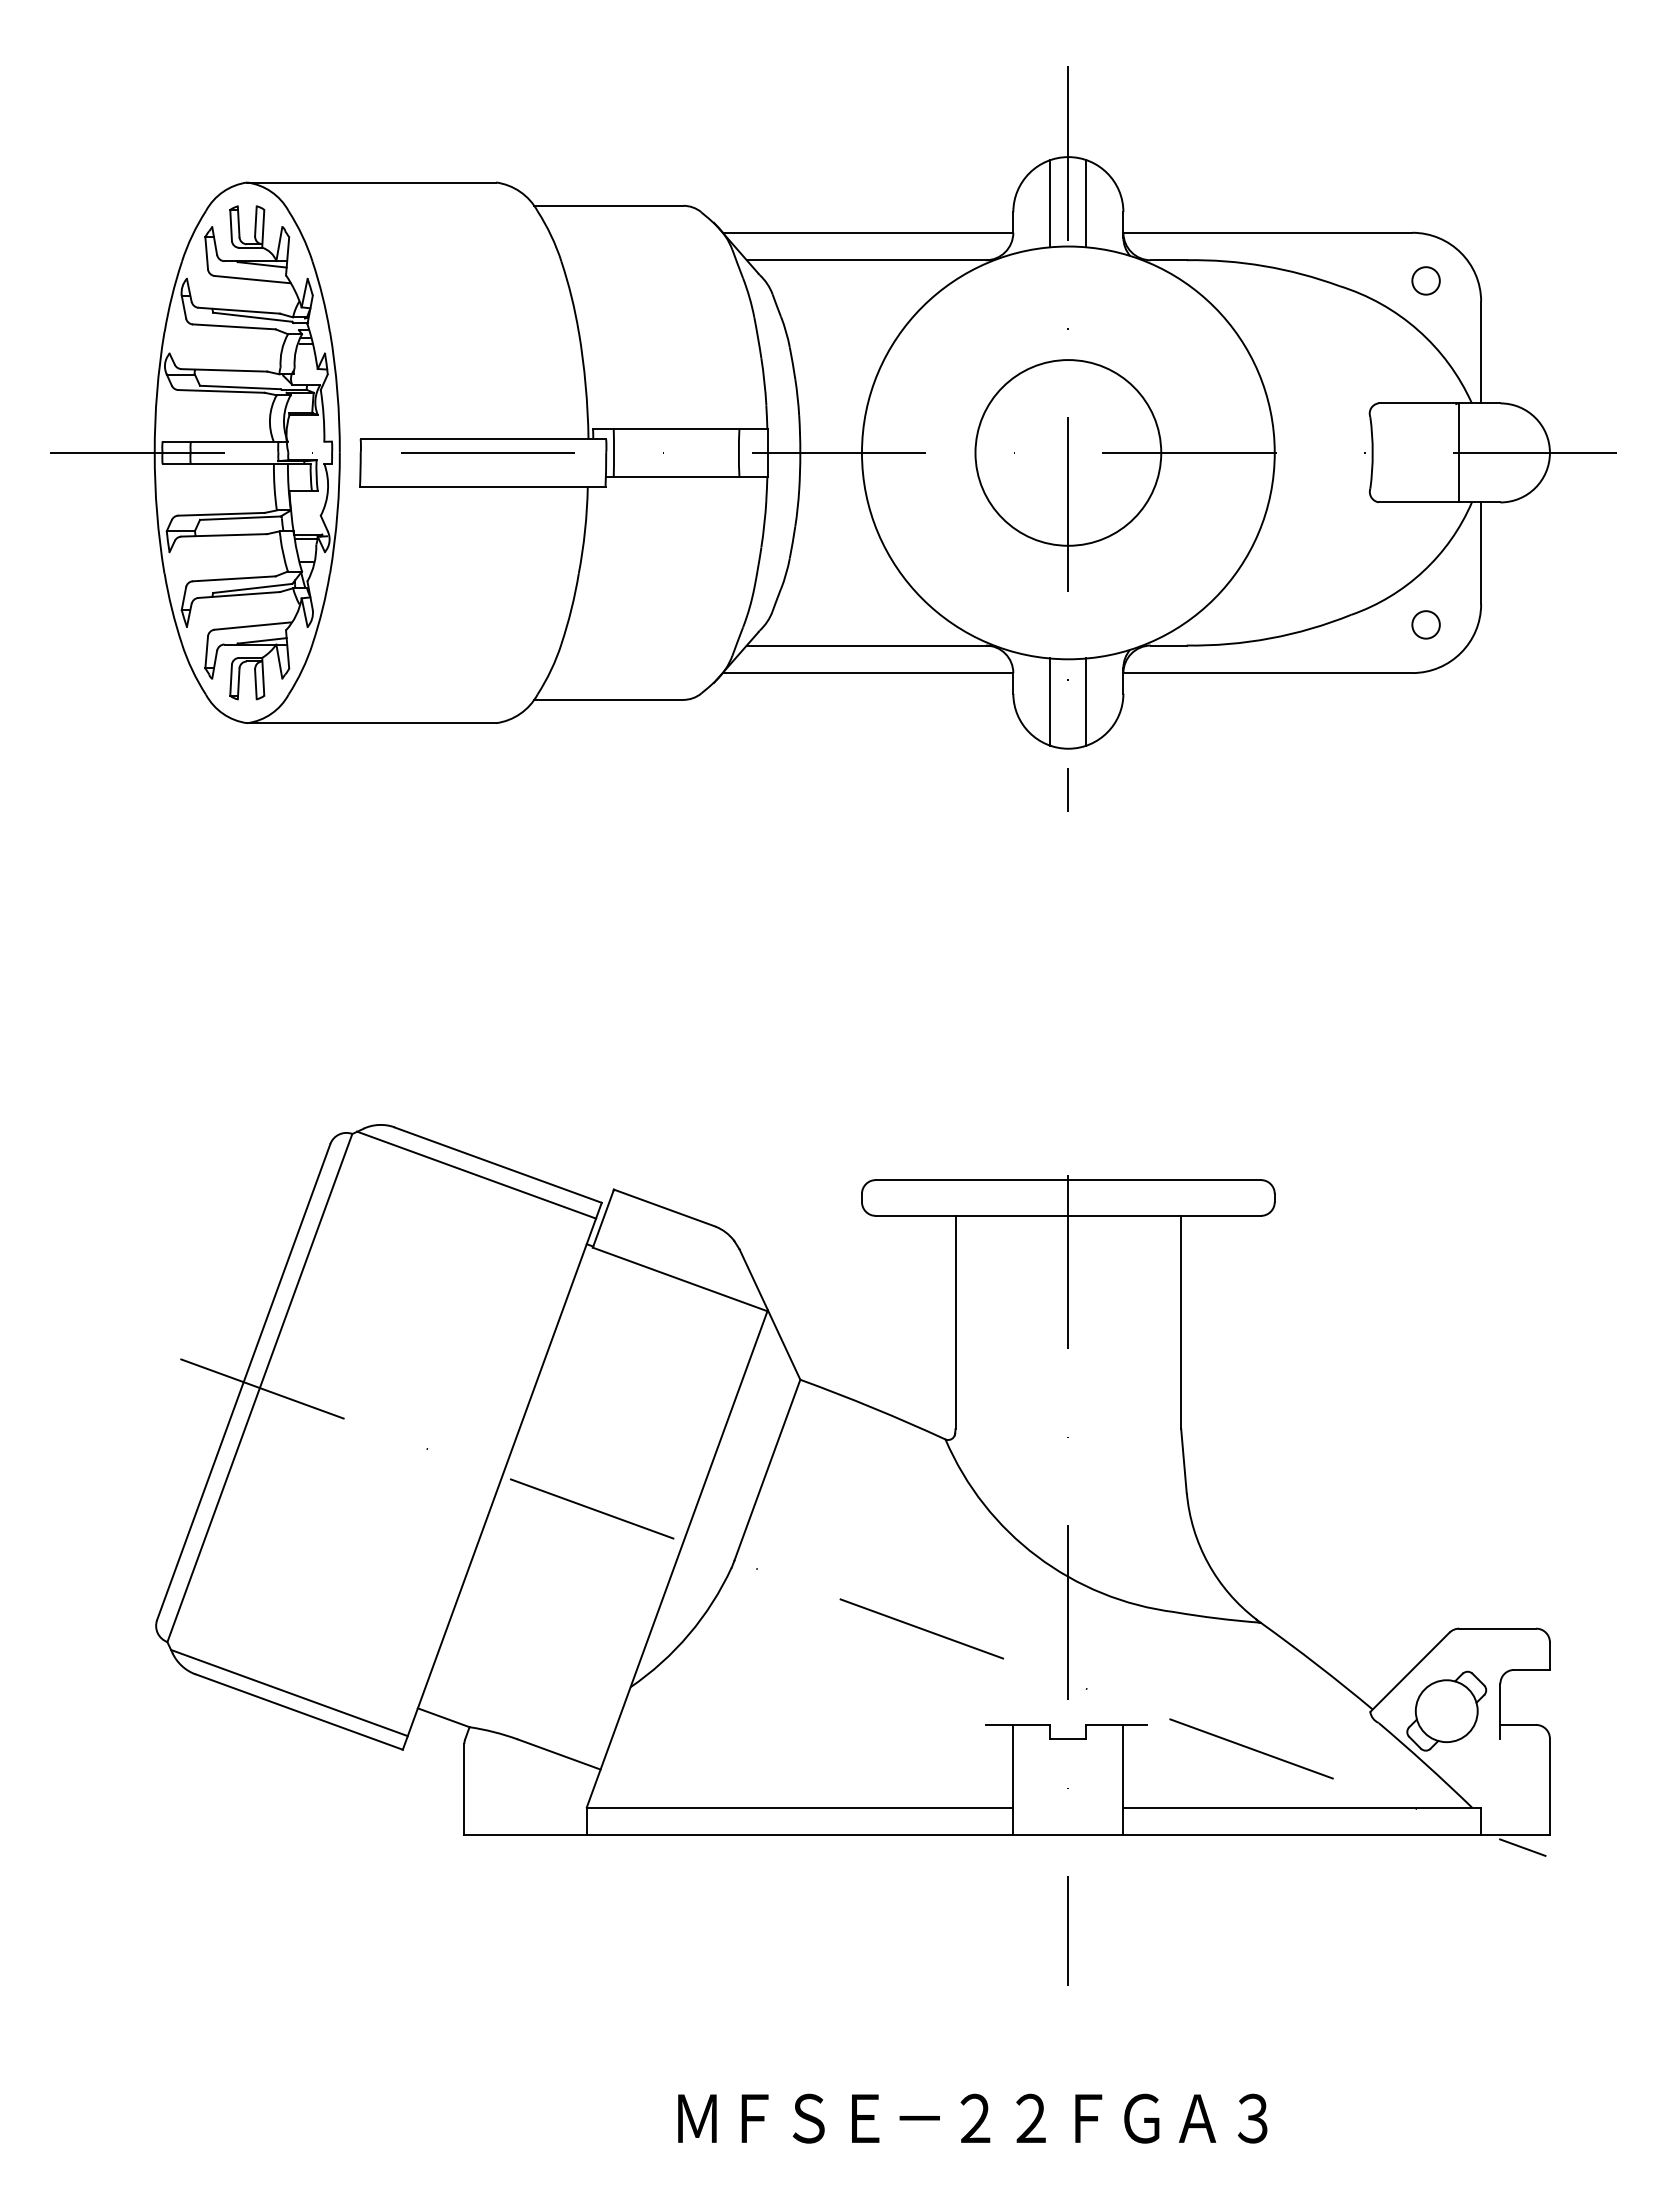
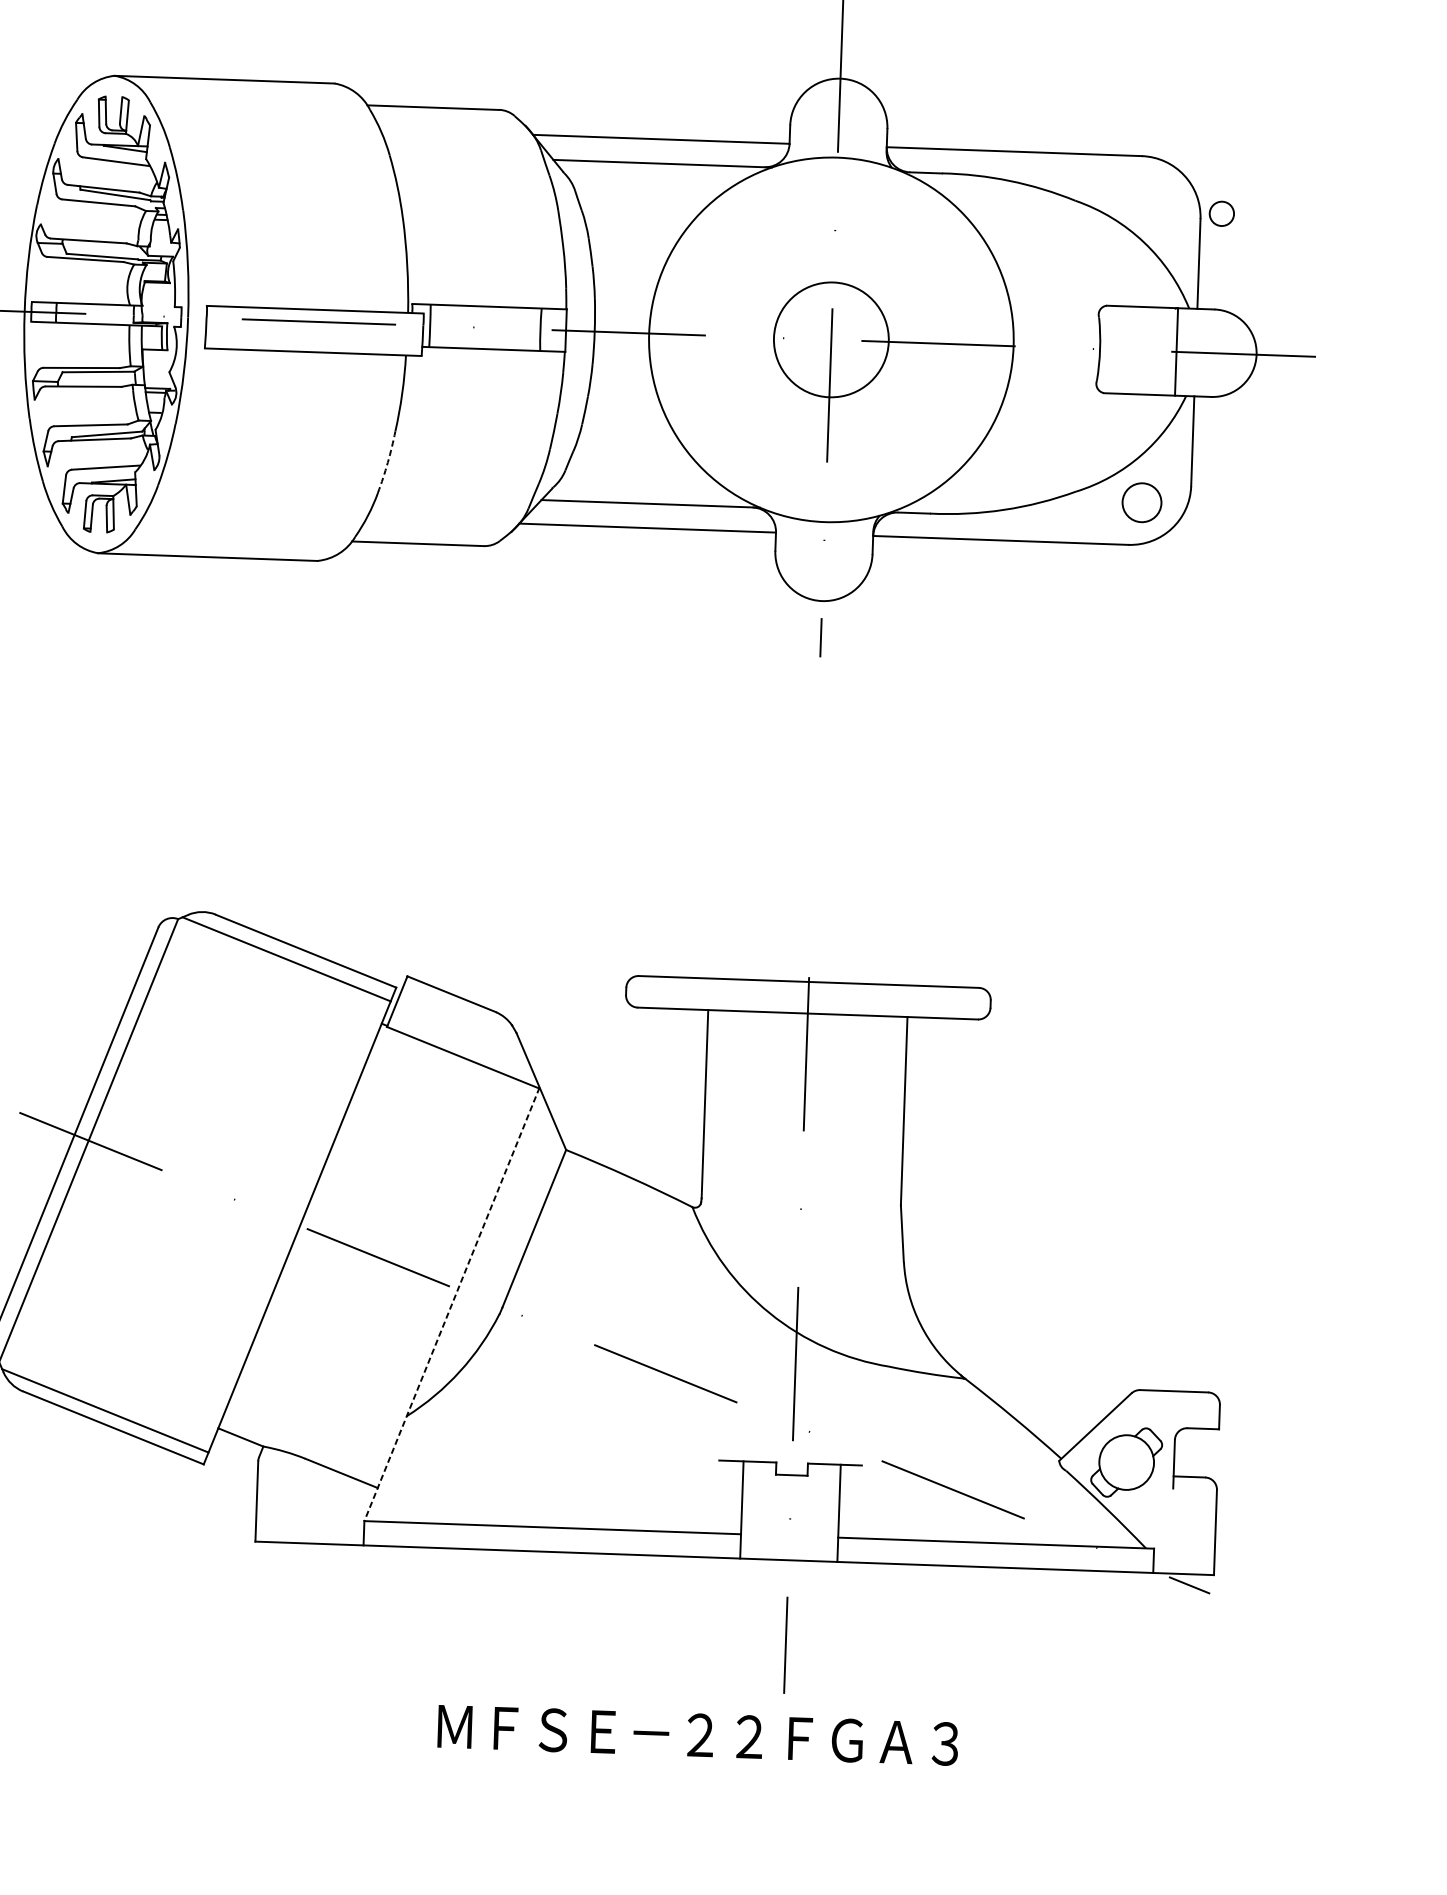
line: (1050, 203) -> (823, 119), removed
line: (1086, 203) -> (855, 120), removed
circle: (1425, 280) -> (1221, 213), moved
circle: (1068, 452) -> (831, 339), size x0.7
arc: (571, 609) -> (387, 462), solid -> dashed
circle: (1425, 624) -> (1141, 502), size x1.6
line: (1050, 701) -> (807, 558), removed
line: (1086, 701) -> (839, 559), removed
line: (677, 1558) -> (452, 1304), solid -> dashed
text: (972, 2118) -> (697, 1735), moved

